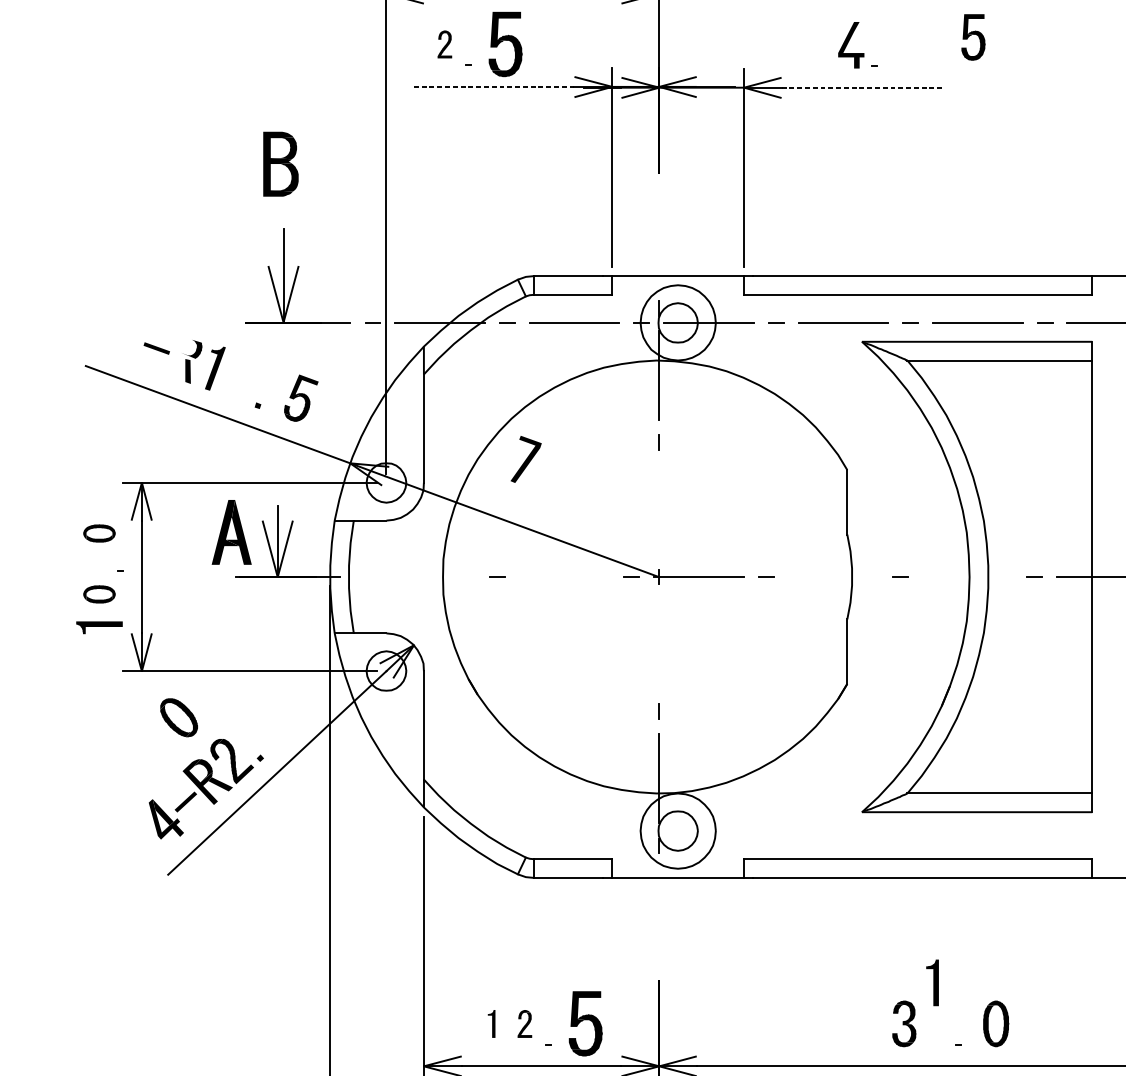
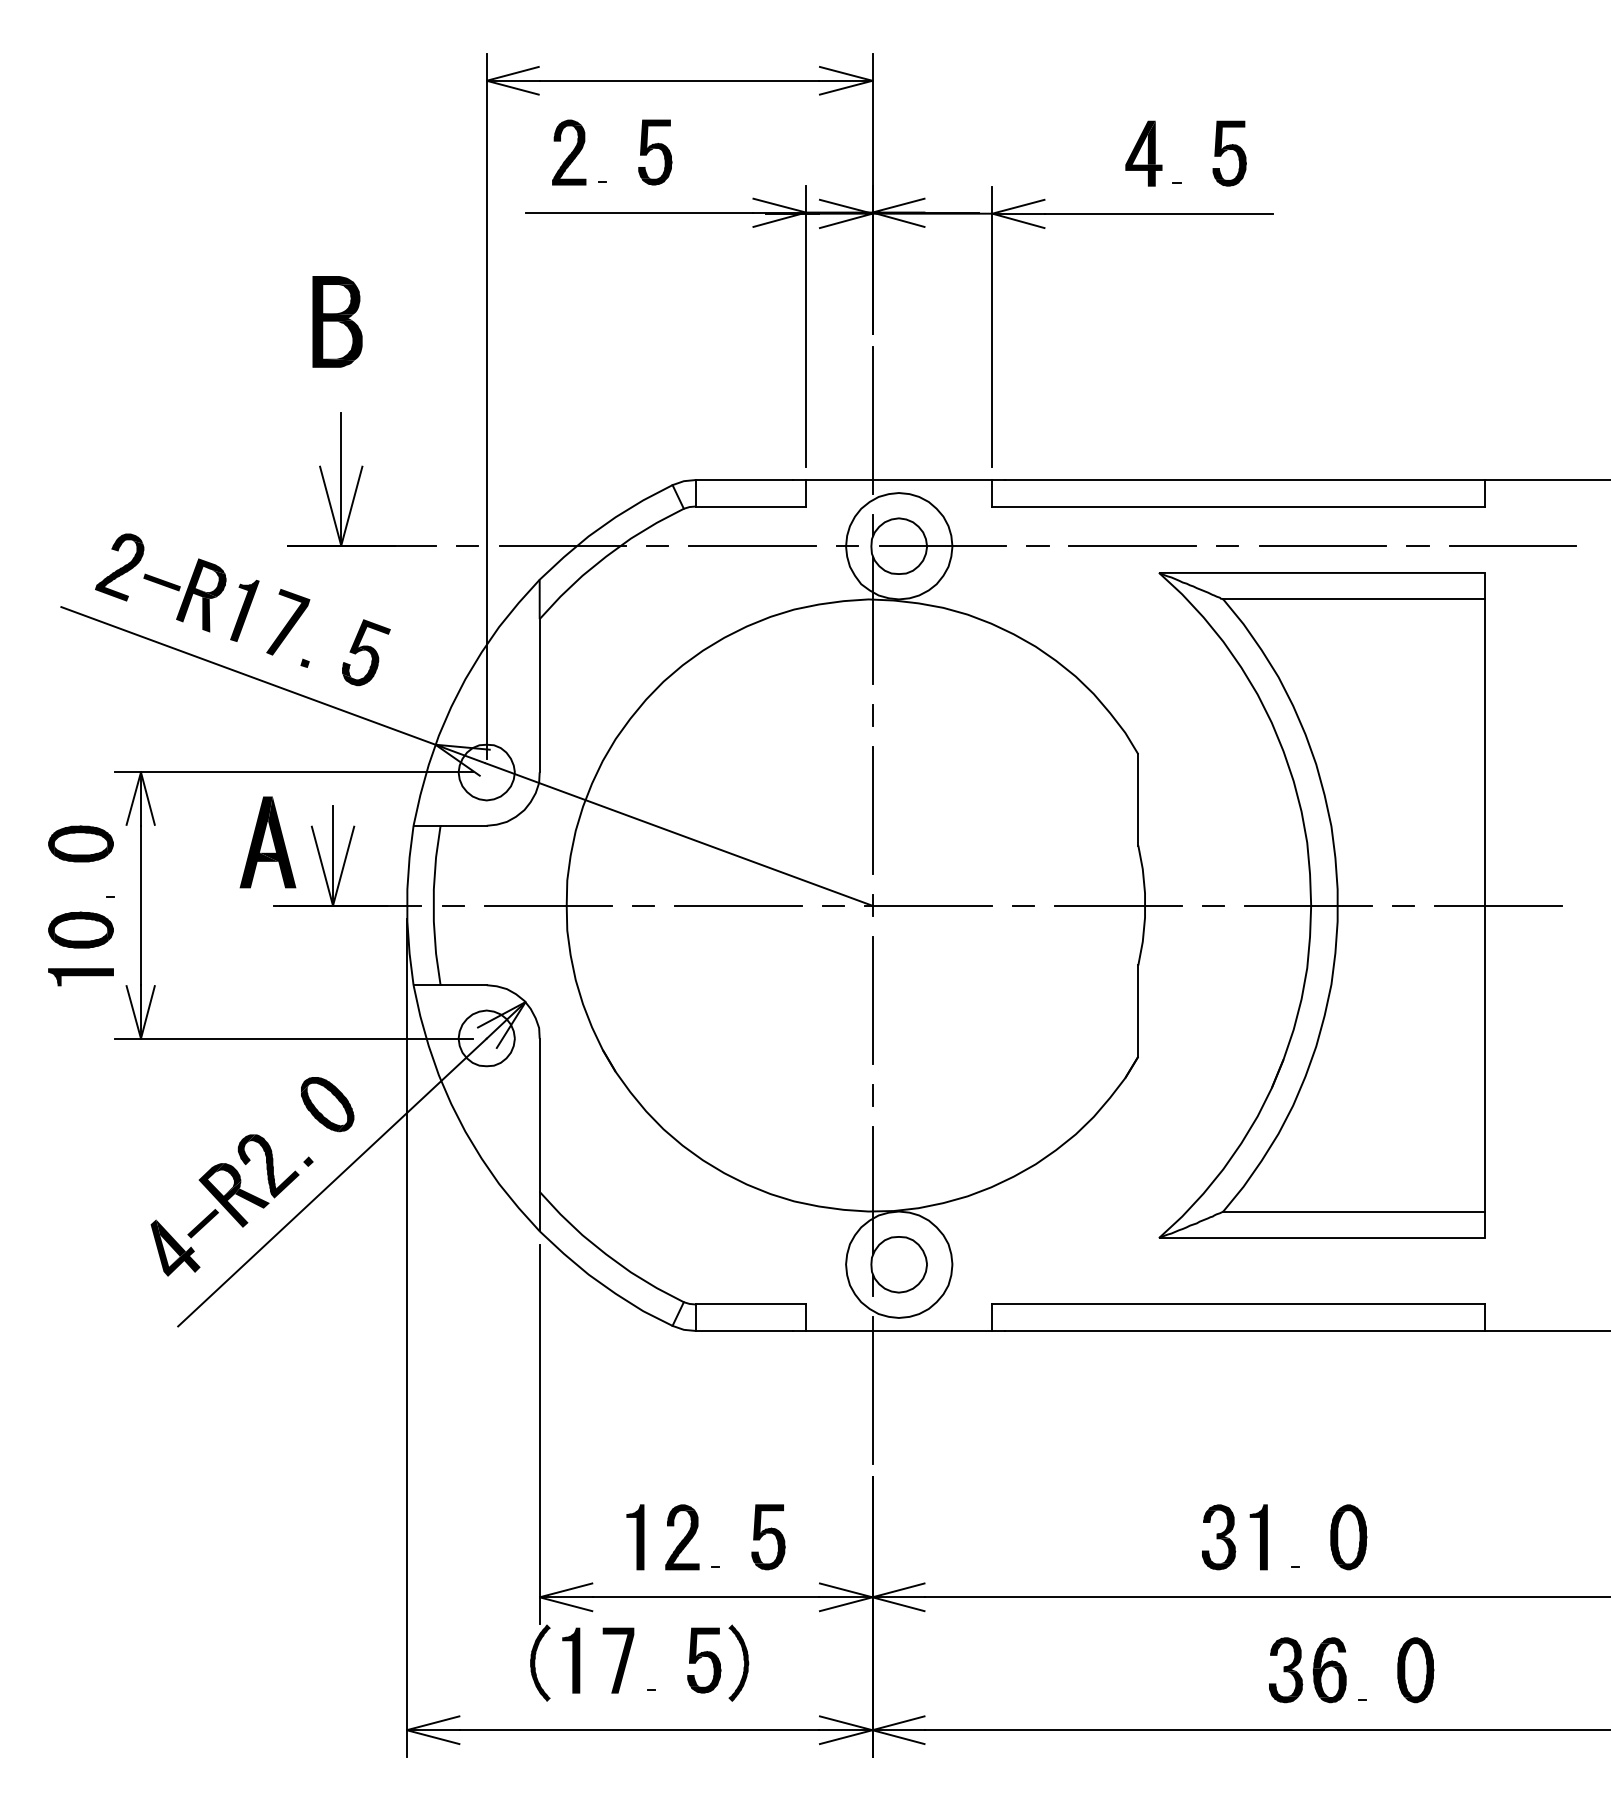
fill: (850, 37) -> (1143, 142), added
part: (973, 37) -> (1229, 153), moved
part: (445, 44) -> (569, 152), size x1.67
part: (505, 44) -> (655, 152), size x0.71
line: (493, 86) -> (638, 212), dashed -> solid
line: (862, 87) -> (1159, 213), dashed -> solid
line: (659, 233) -> (872, 419), added
part: (126, 337) -> (119, 567), added
fill: (184, 354) -> (200, 590), added
part: (526, 459) -> (288, 622), moved
line: (659, 509) -> (872, 809), added
part: (99, 533) -> (80, 843), size x1.43
line: (362, 577) -> (453, 905), added
line: (430, 577) -> (548, 905), added
line: (563, 577) -> (737, 905), added
line: (832, 577) -> (1117, 905), added
line: (967, 577) -> (1308, 905), added
part: (99, 593) -> (80, 929), size x1.43
line: (659, 644) -> (872, 1000), added
part: (179, 717) -> (327, 1104), moved
line: (659, 920) -> (872, 1390), added
part: (932, 983) -> (1258, 1537), moved
part: (491, 1024) -> (635, 1537), size x1.67
part: (524, 1024) -> (682, 1537), size x1.67
part: (585, 1024) -> (768, 1537), size x0.71

